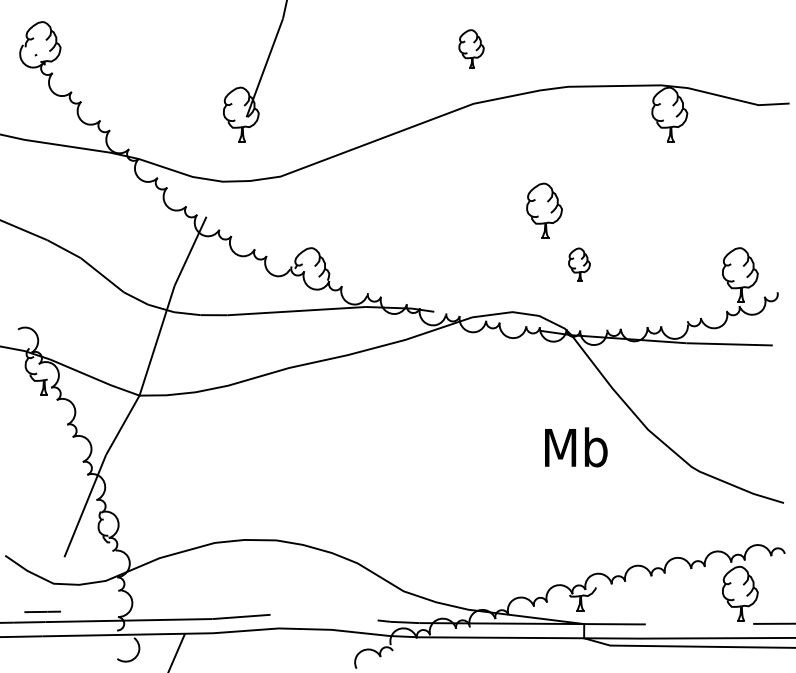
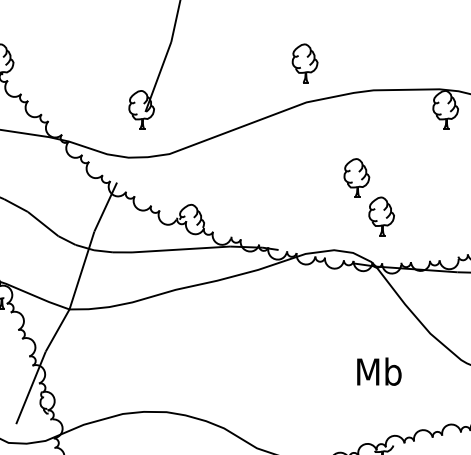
part: (471, 48) -> (305, 63), size x1.43
part: (579, 264) -> (381, 216), size x1.67
text: (576, 447) -> (379, 371), moved

